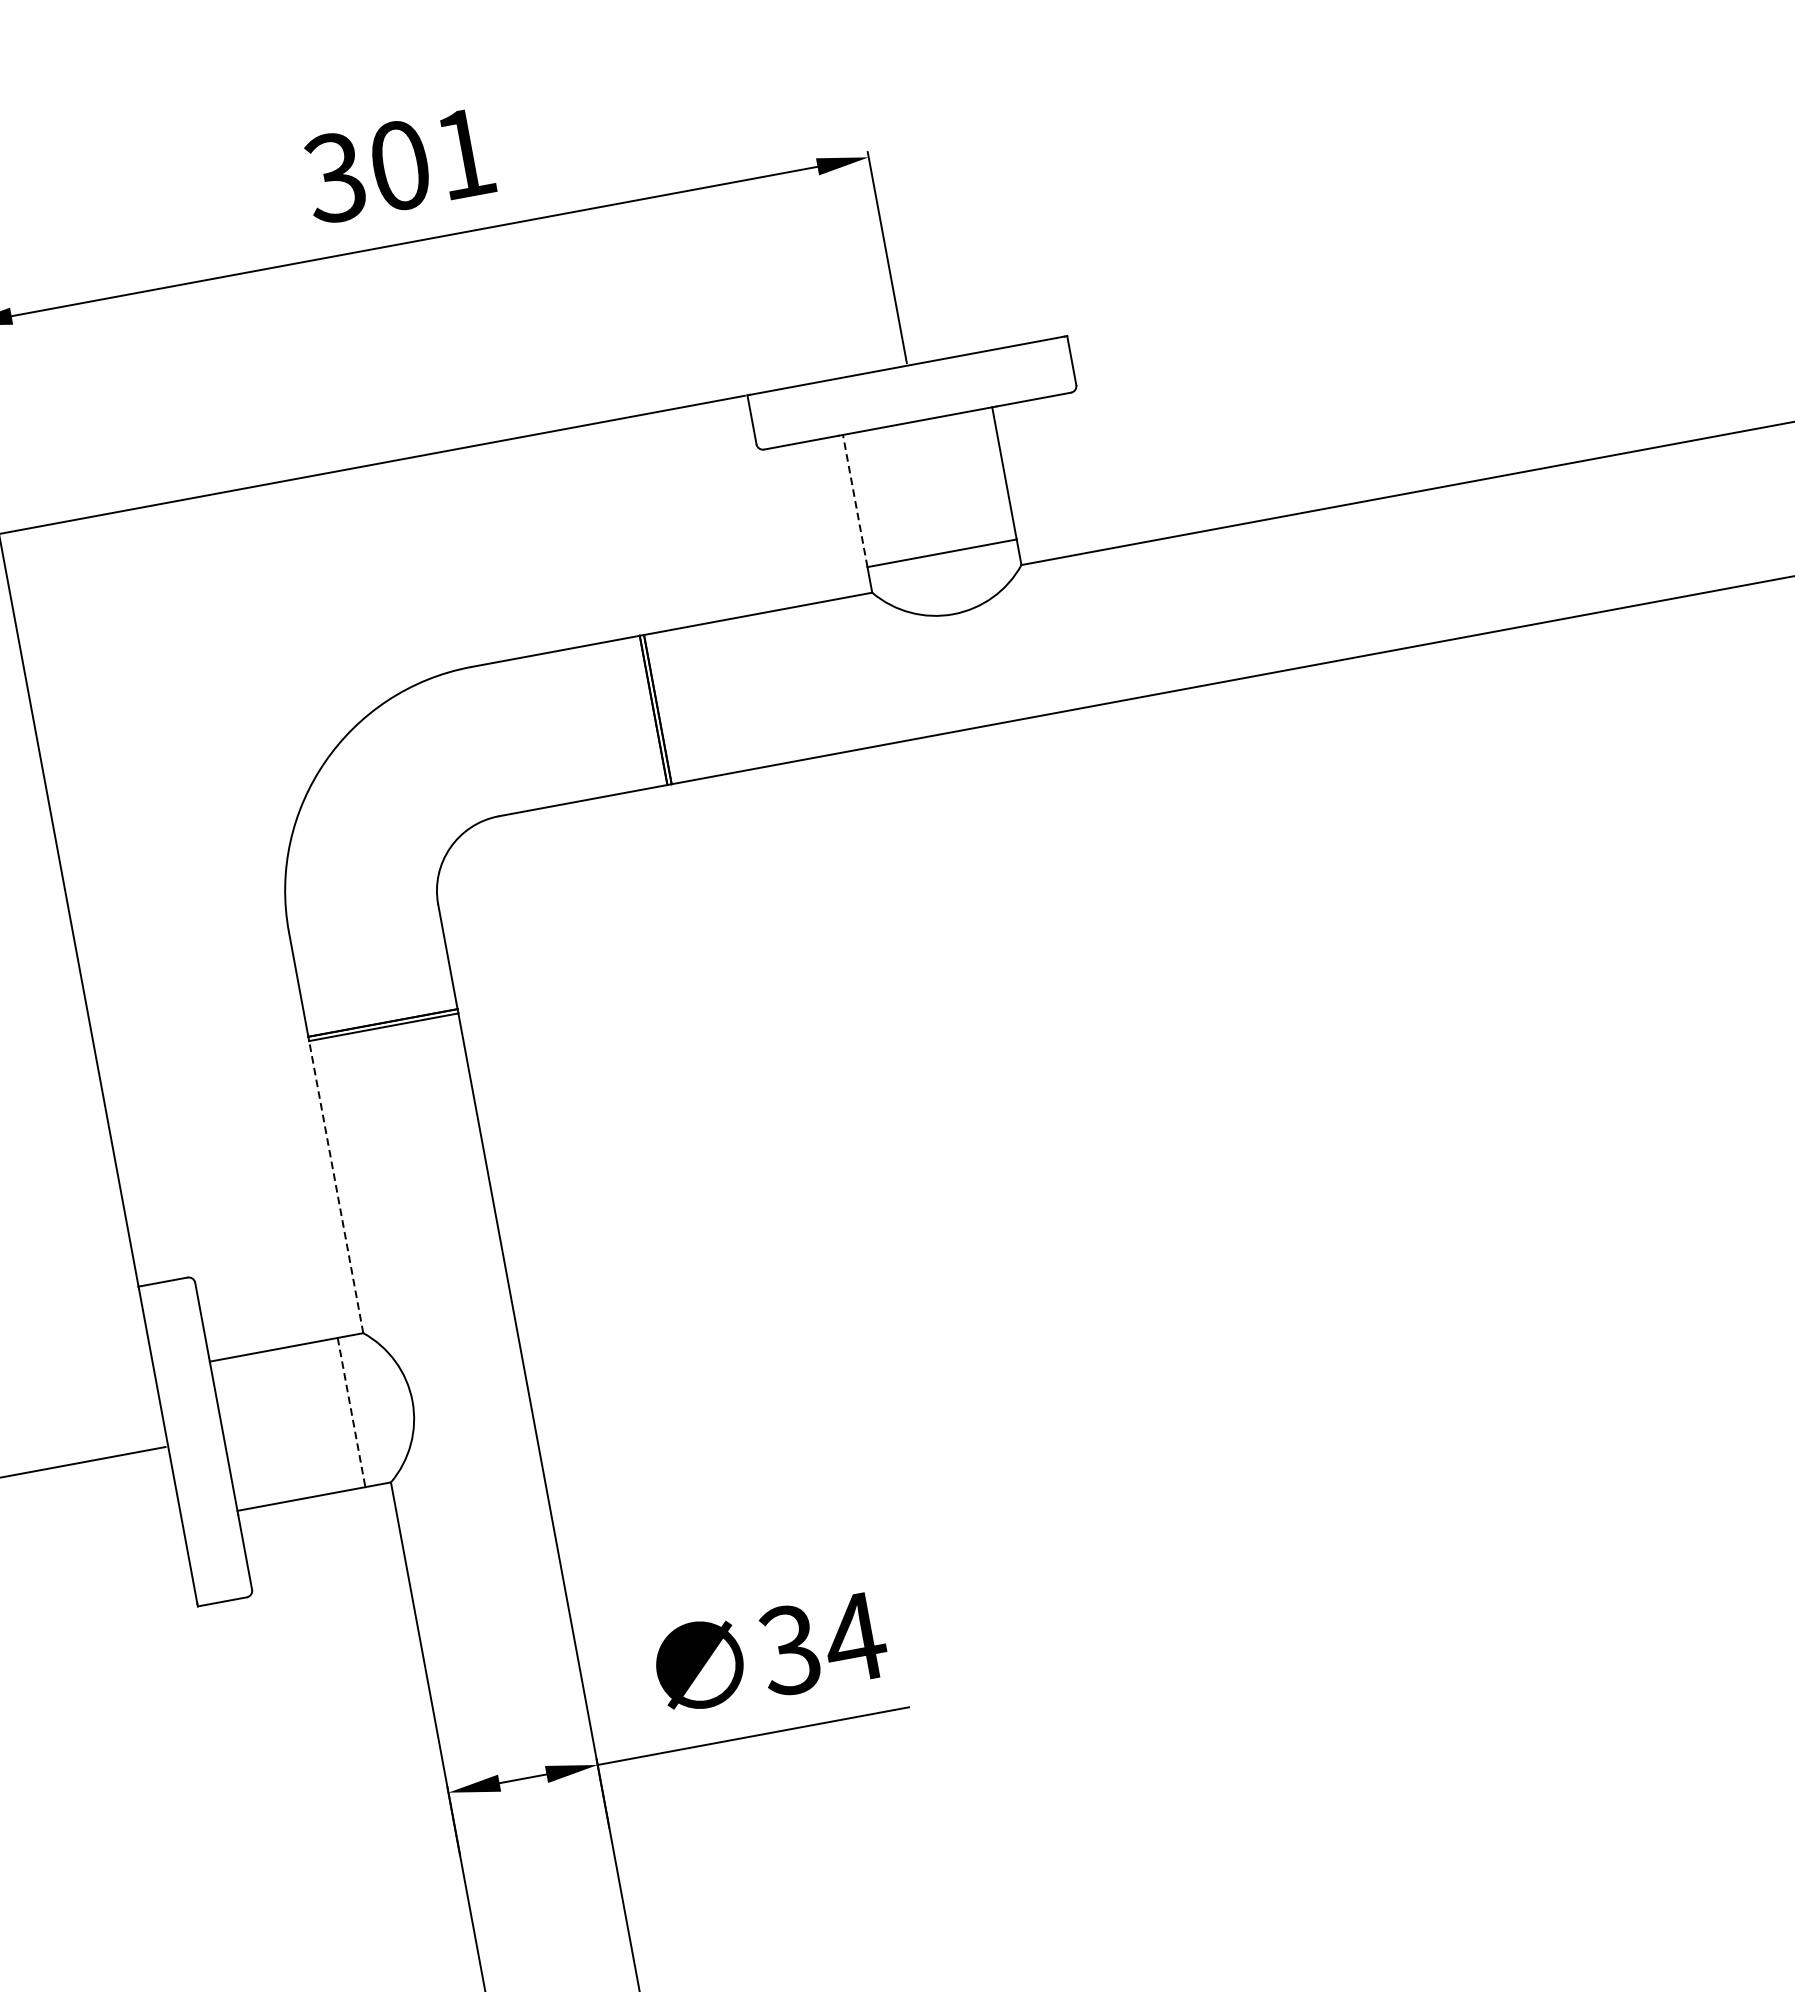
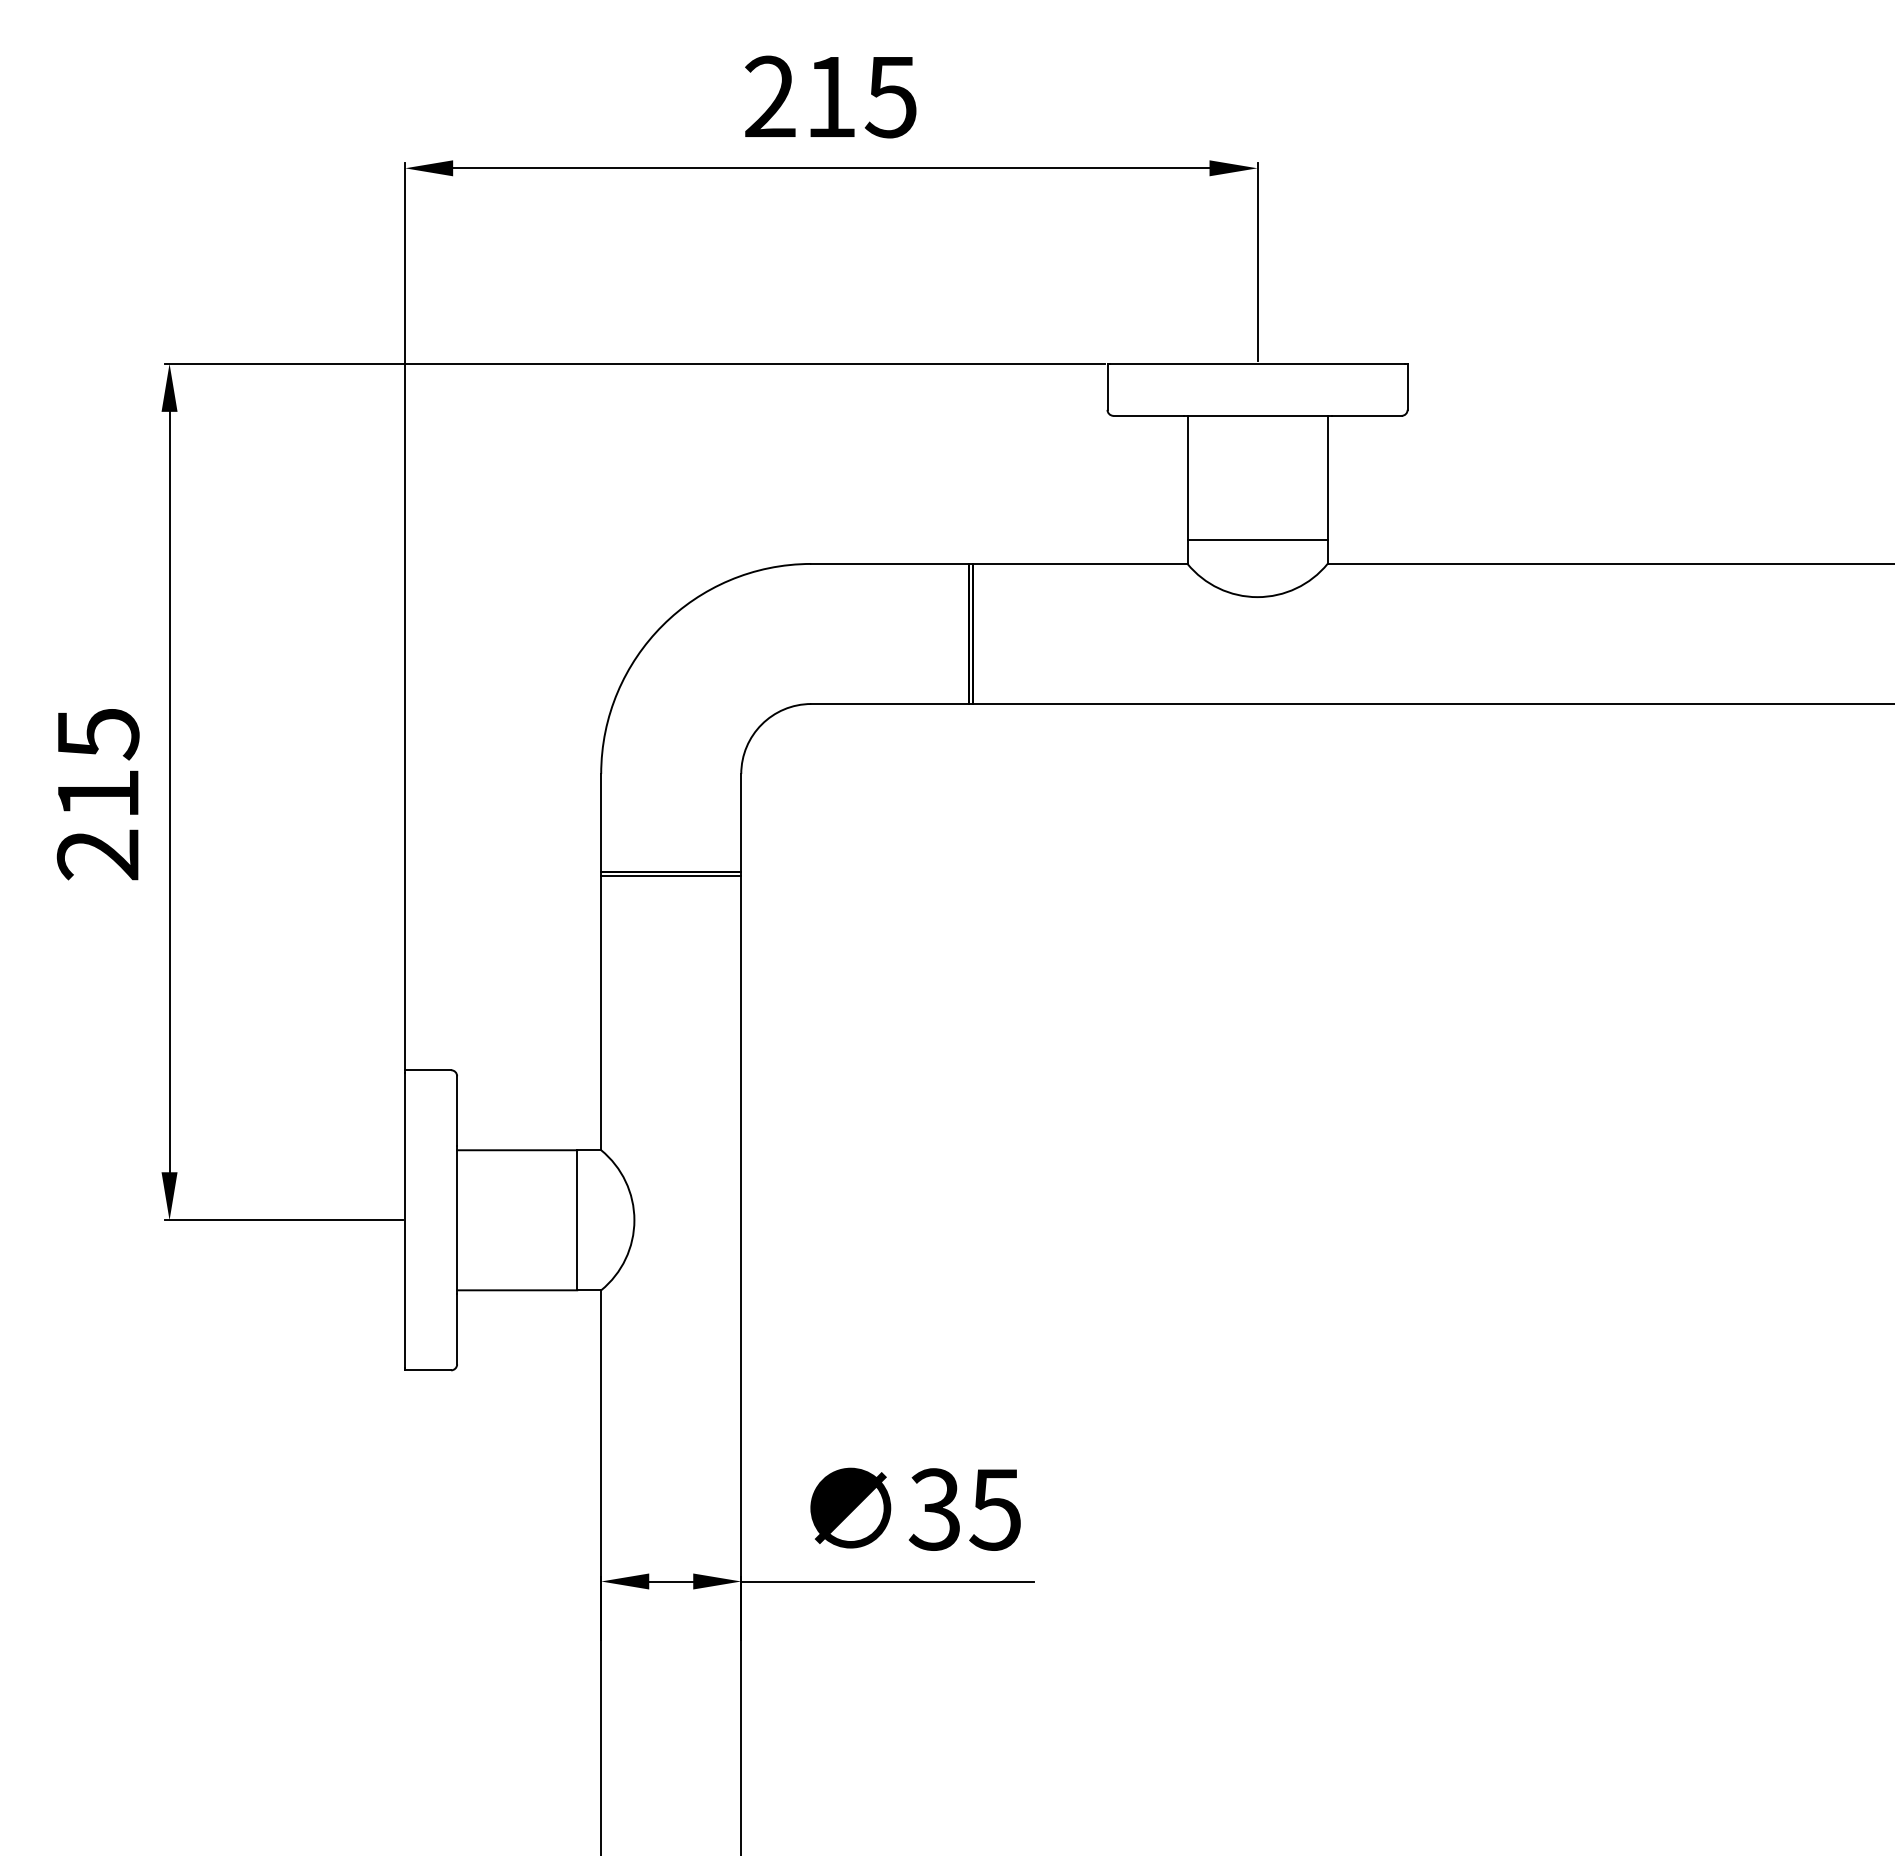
text: (398, 165) -> (829, 96), 301 -> 215
line: (855, 500) -> (1187, 477), dashed -> solid
line: (336, 1186) -> (601, 1012), dashed -> solid
line: (351, 1412) -> (577, 1220), dashed -> solid
text: (854, 1638) -> (995, 1509), 34 -> 35

